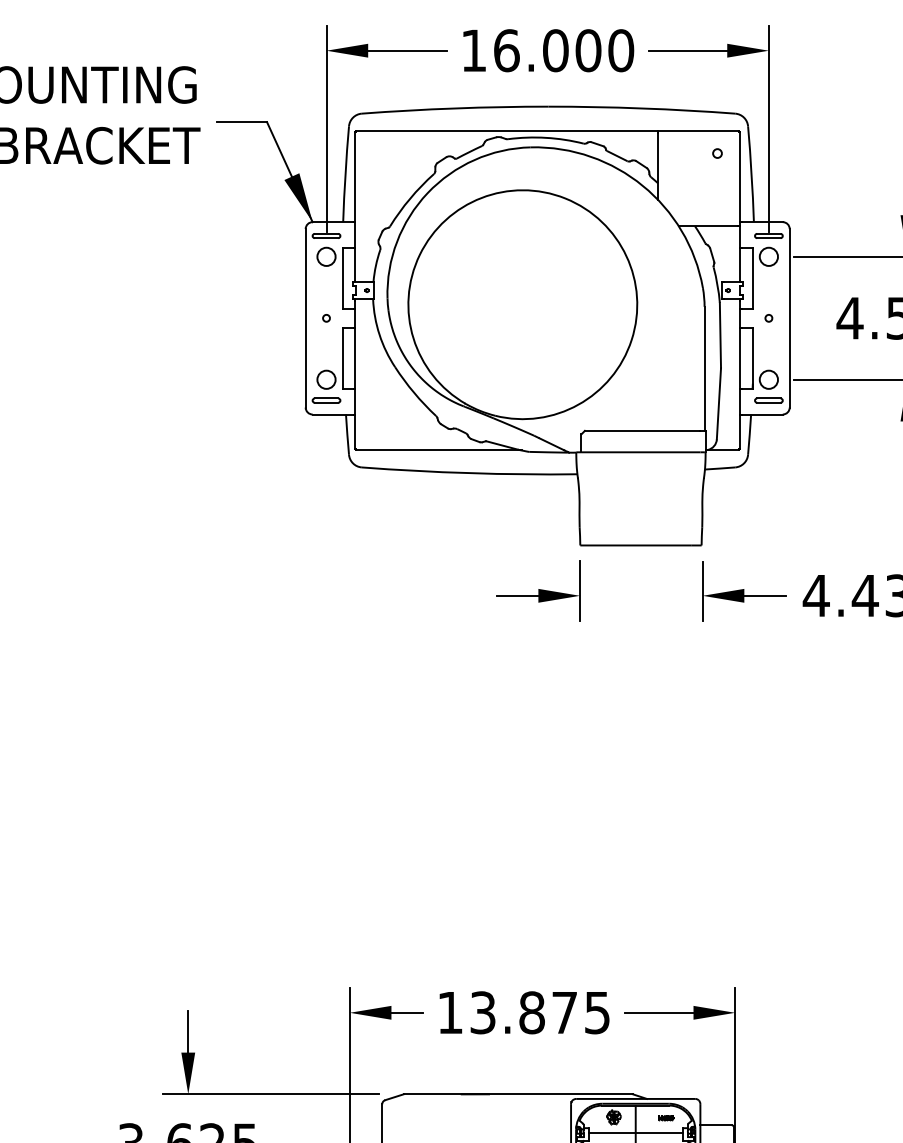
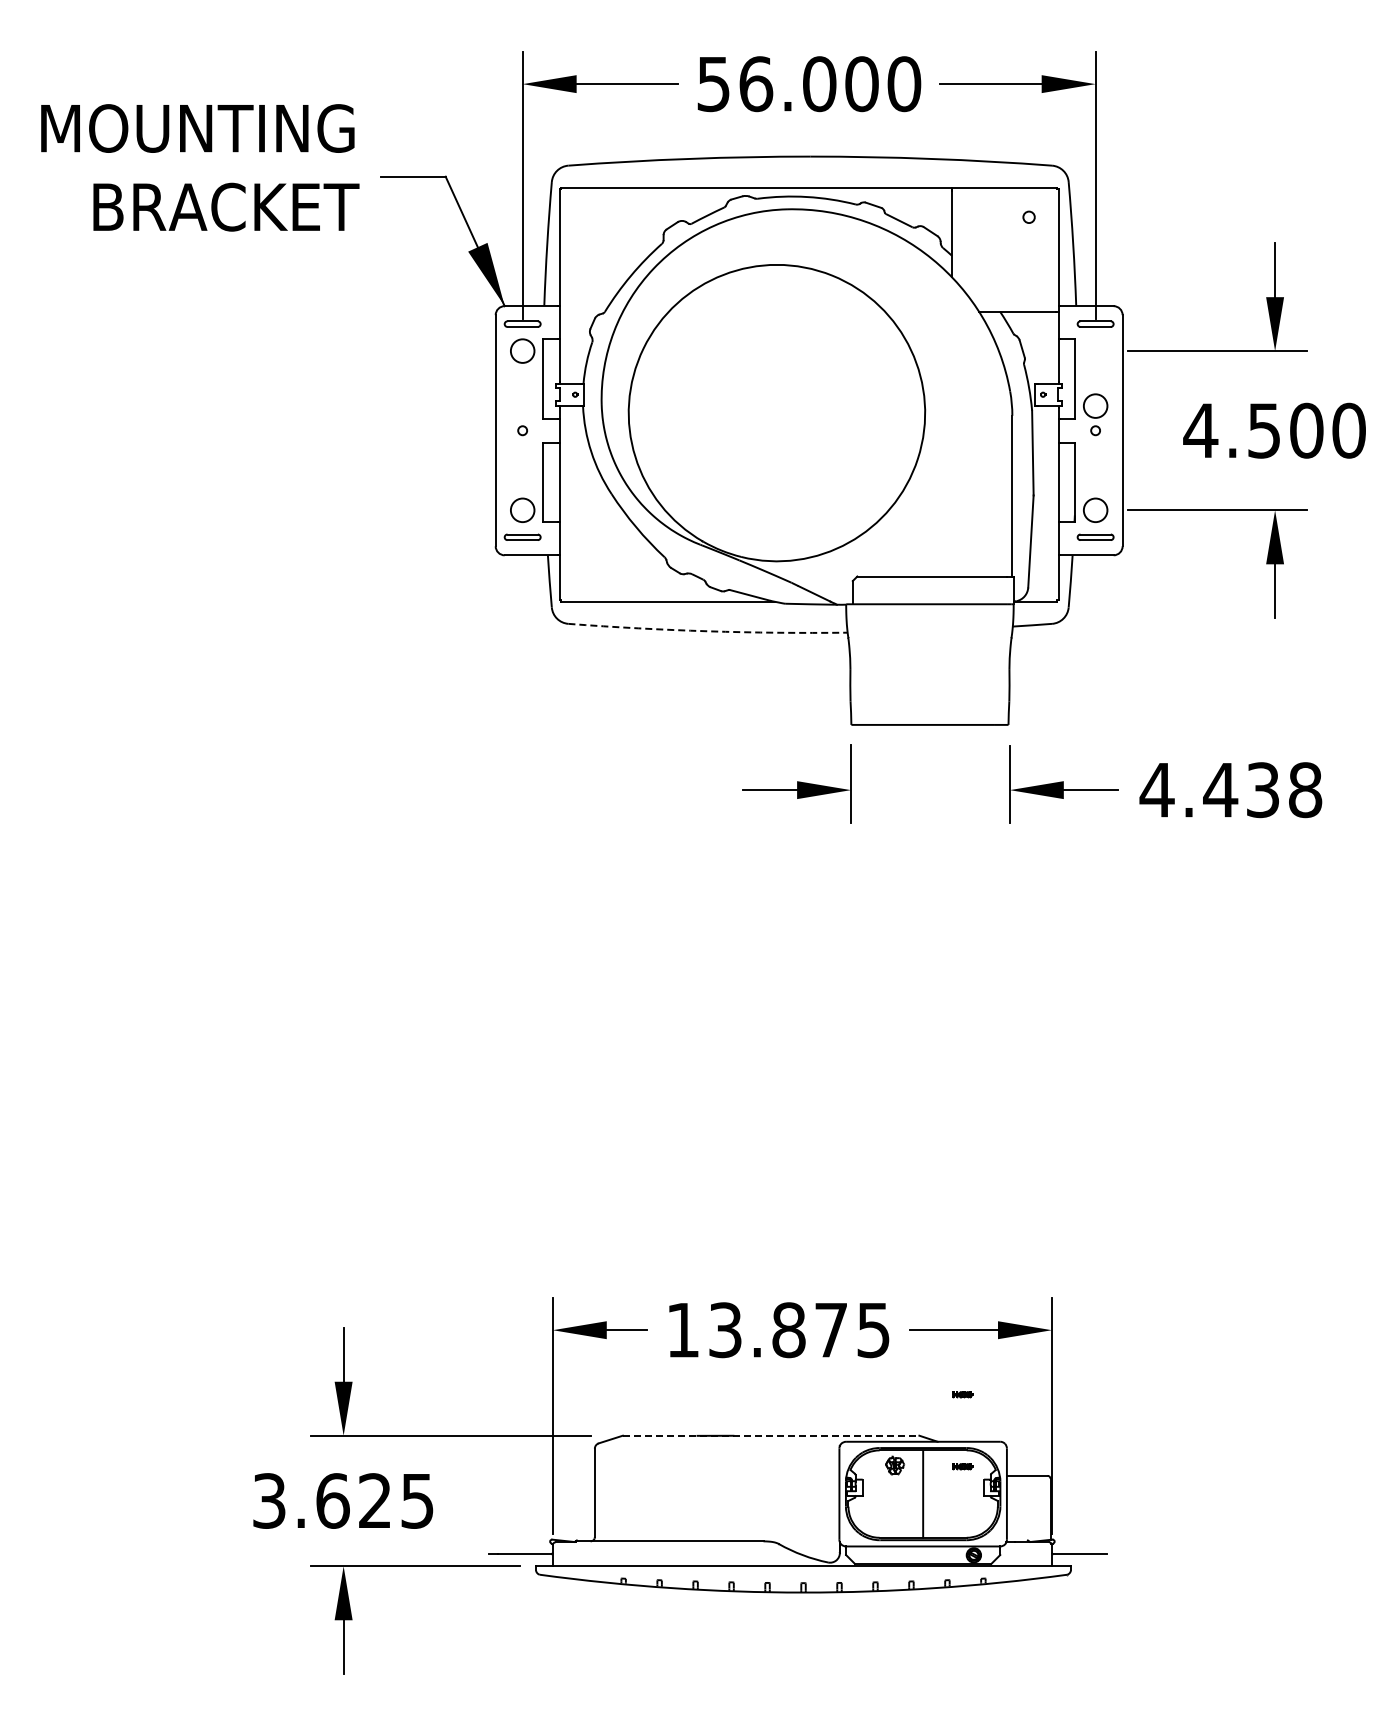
text: (473, 50) -> (713, 84), 16.000 -> 56.000
circle: (768, 256) -> (1095, 405), moved
arc: (469, 473) -> (707, 631), solid -> dashed
part: (666, 1062) -> (962, 1394), added
line: (518, 1094) -> (771, 1435), solid -> dashed
line: (635, 1132) -> (923, 1485), removed

